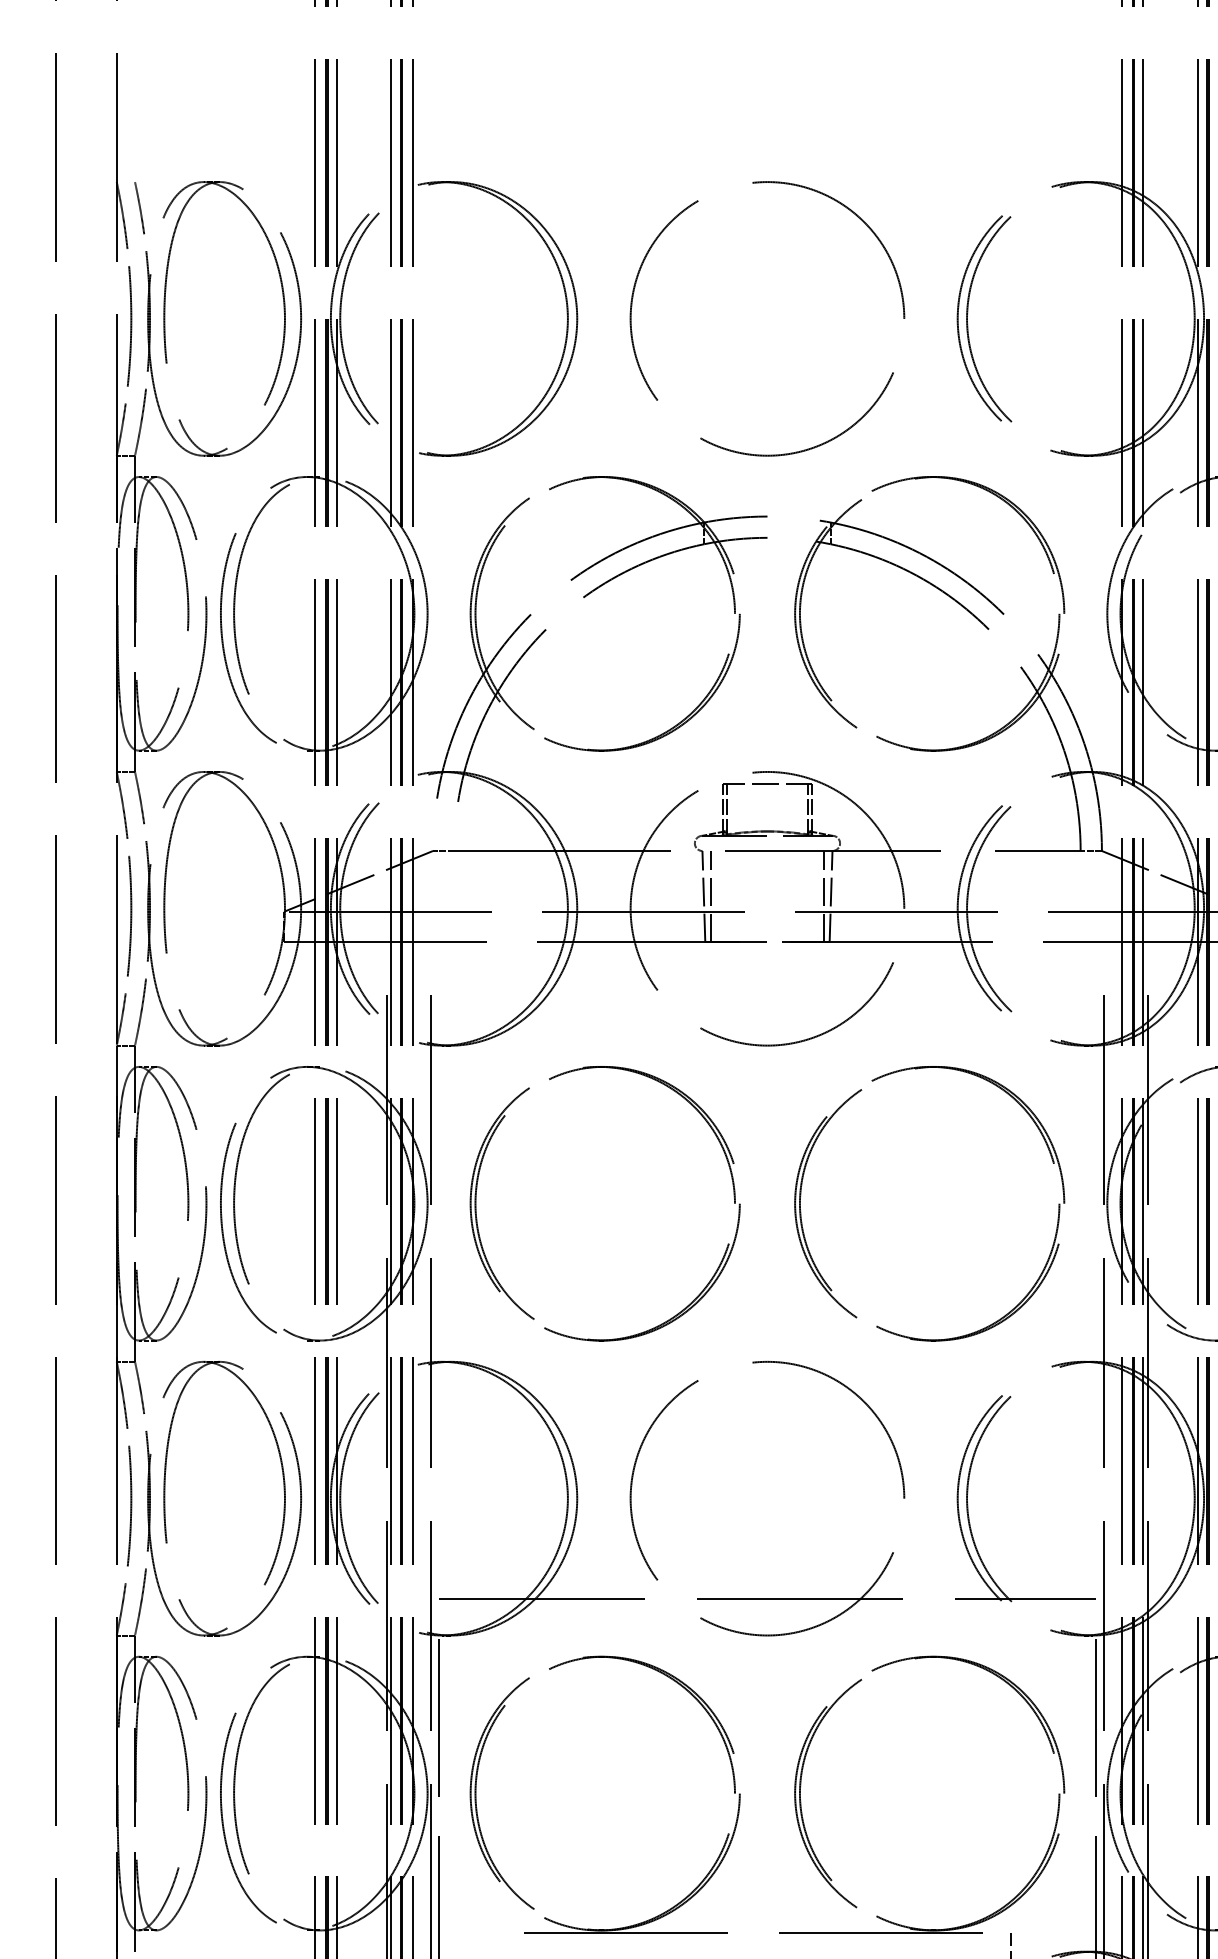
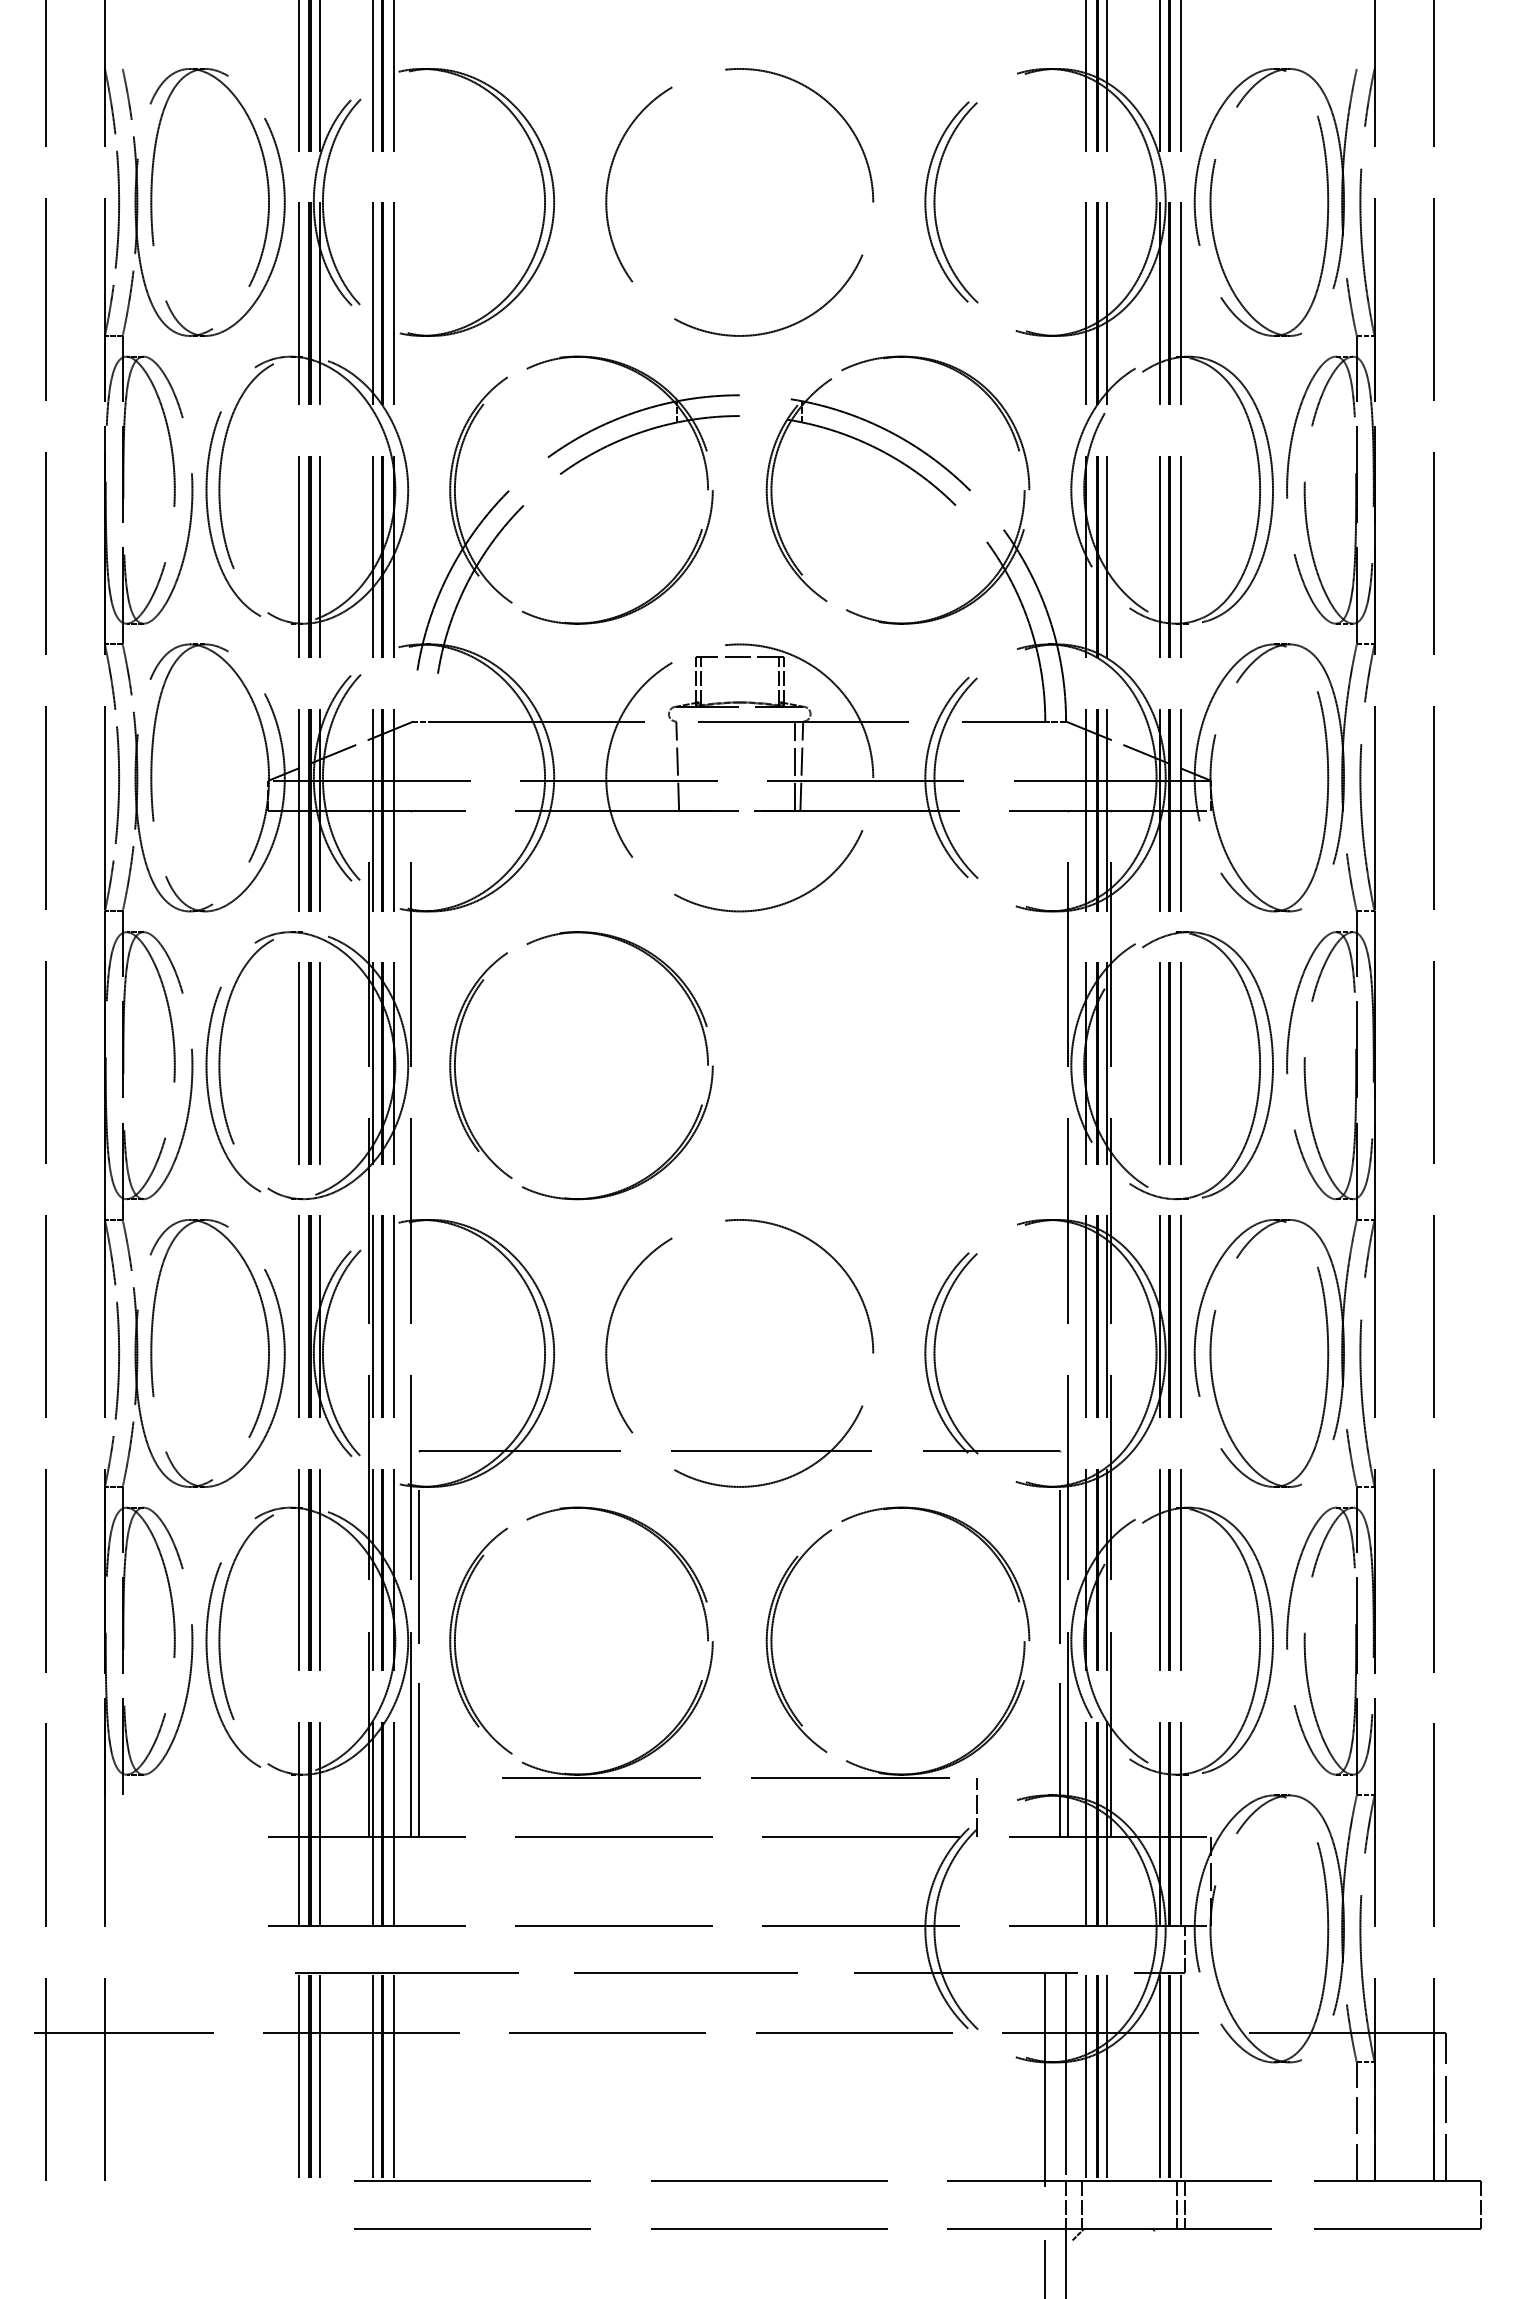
line: (710, 896) -> (684, 765), removed
part: (803, 1182) -> (774, 1044), removed

